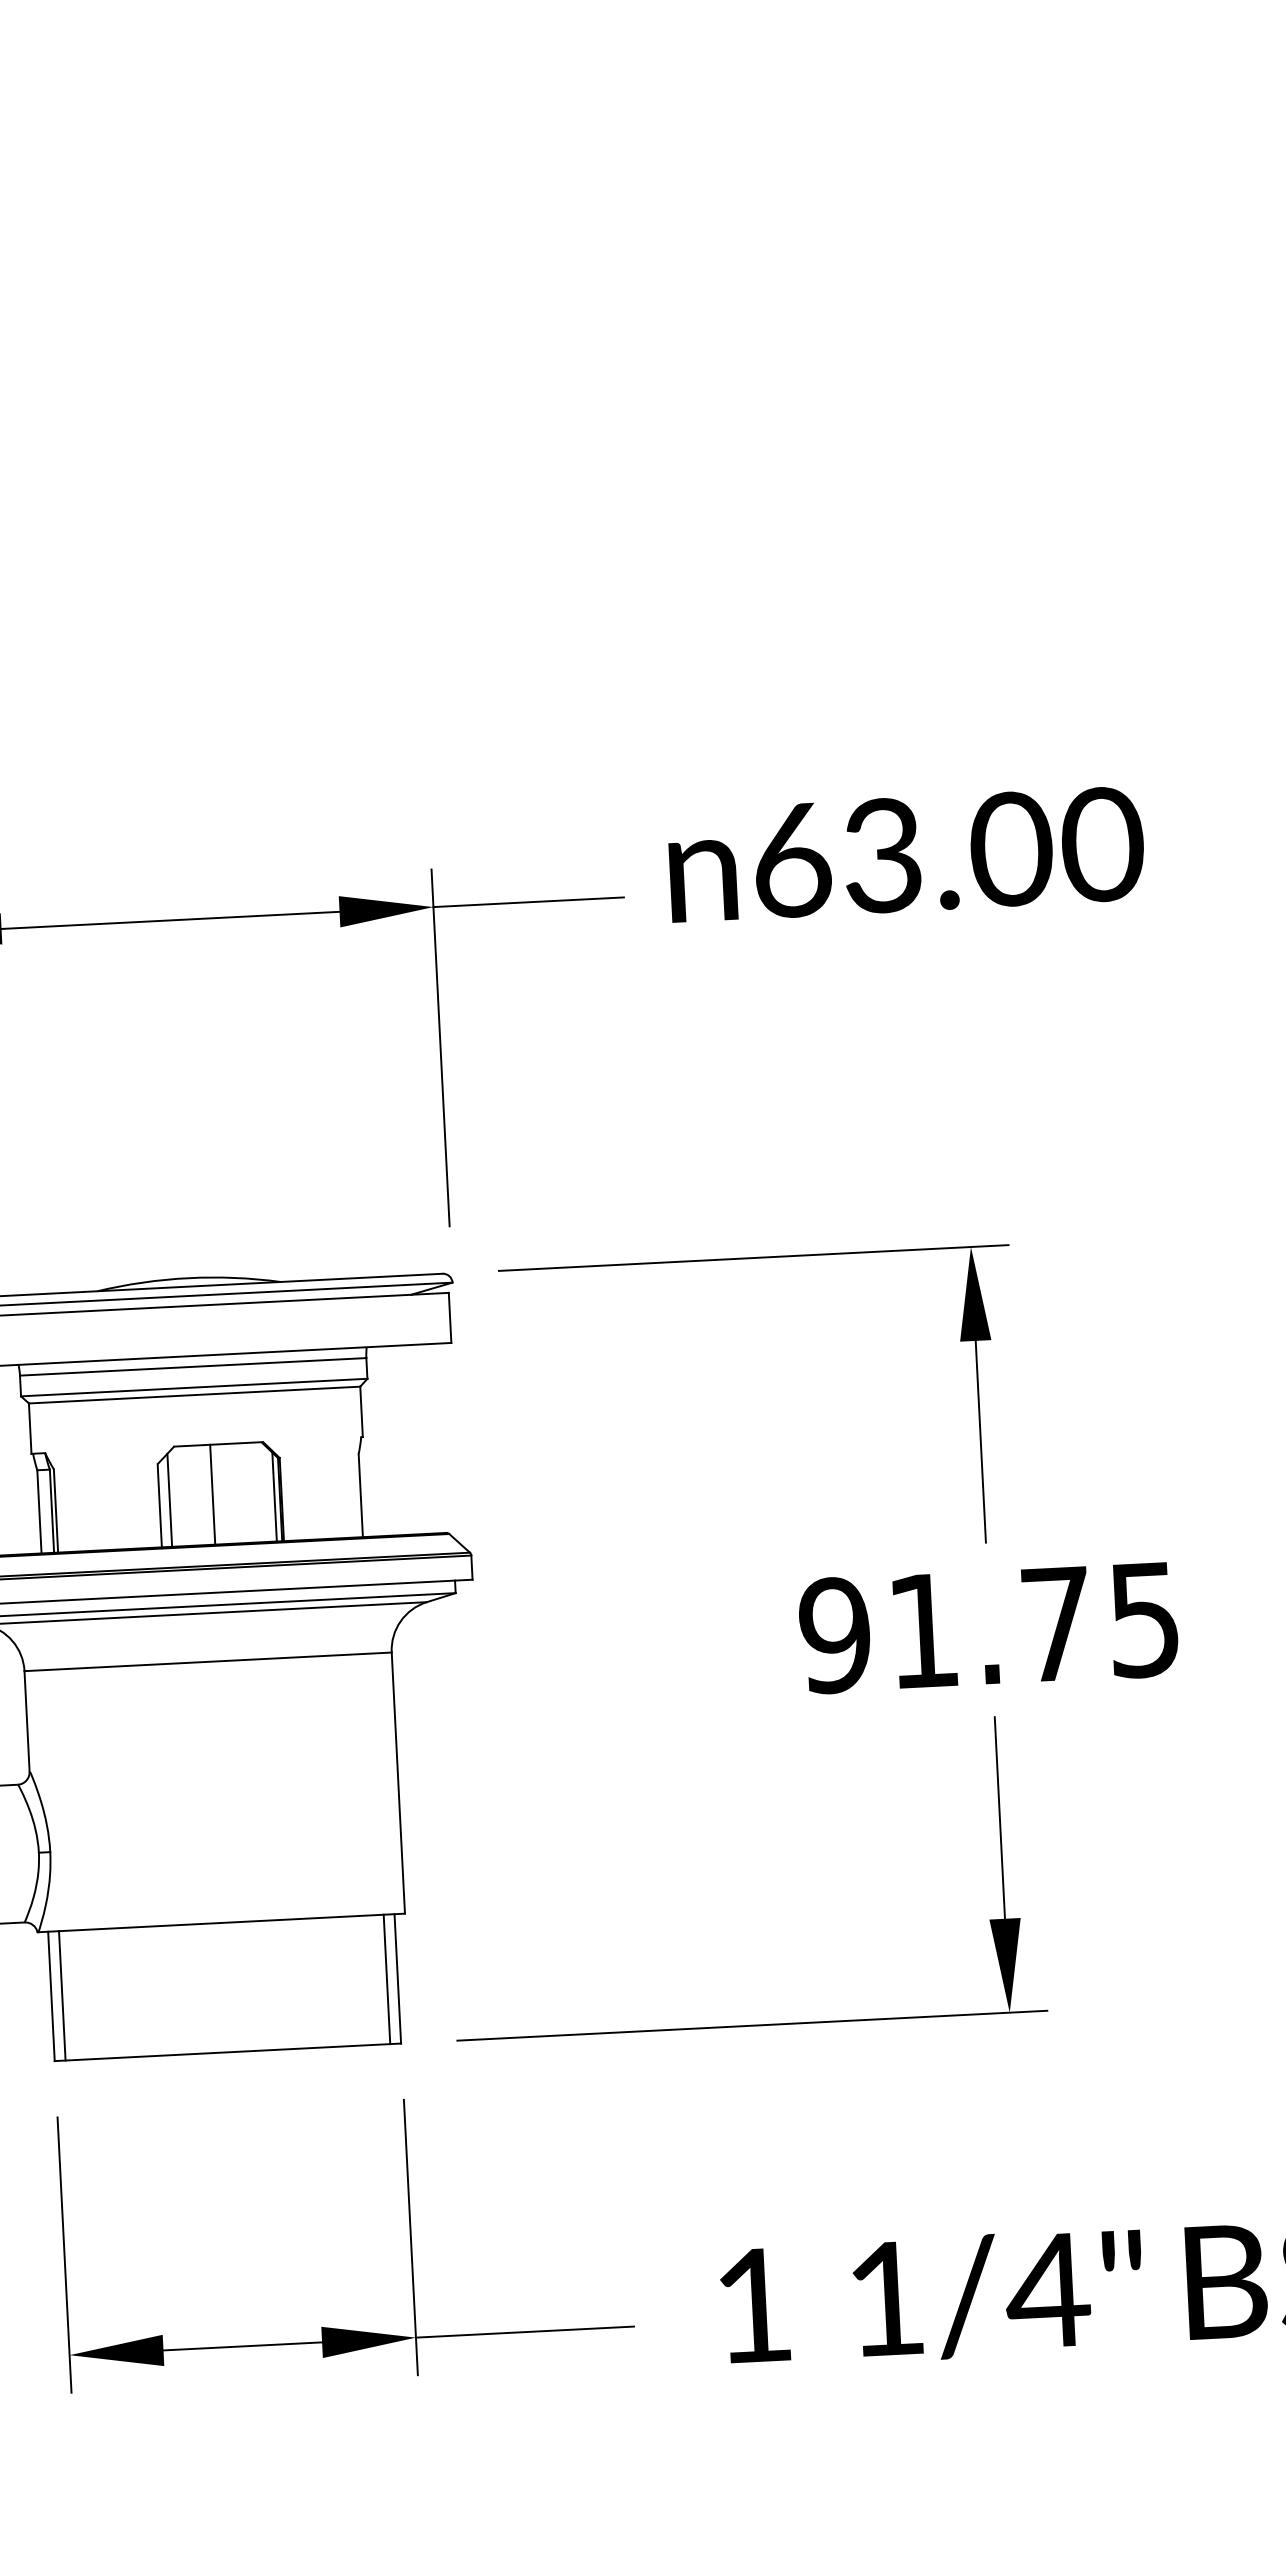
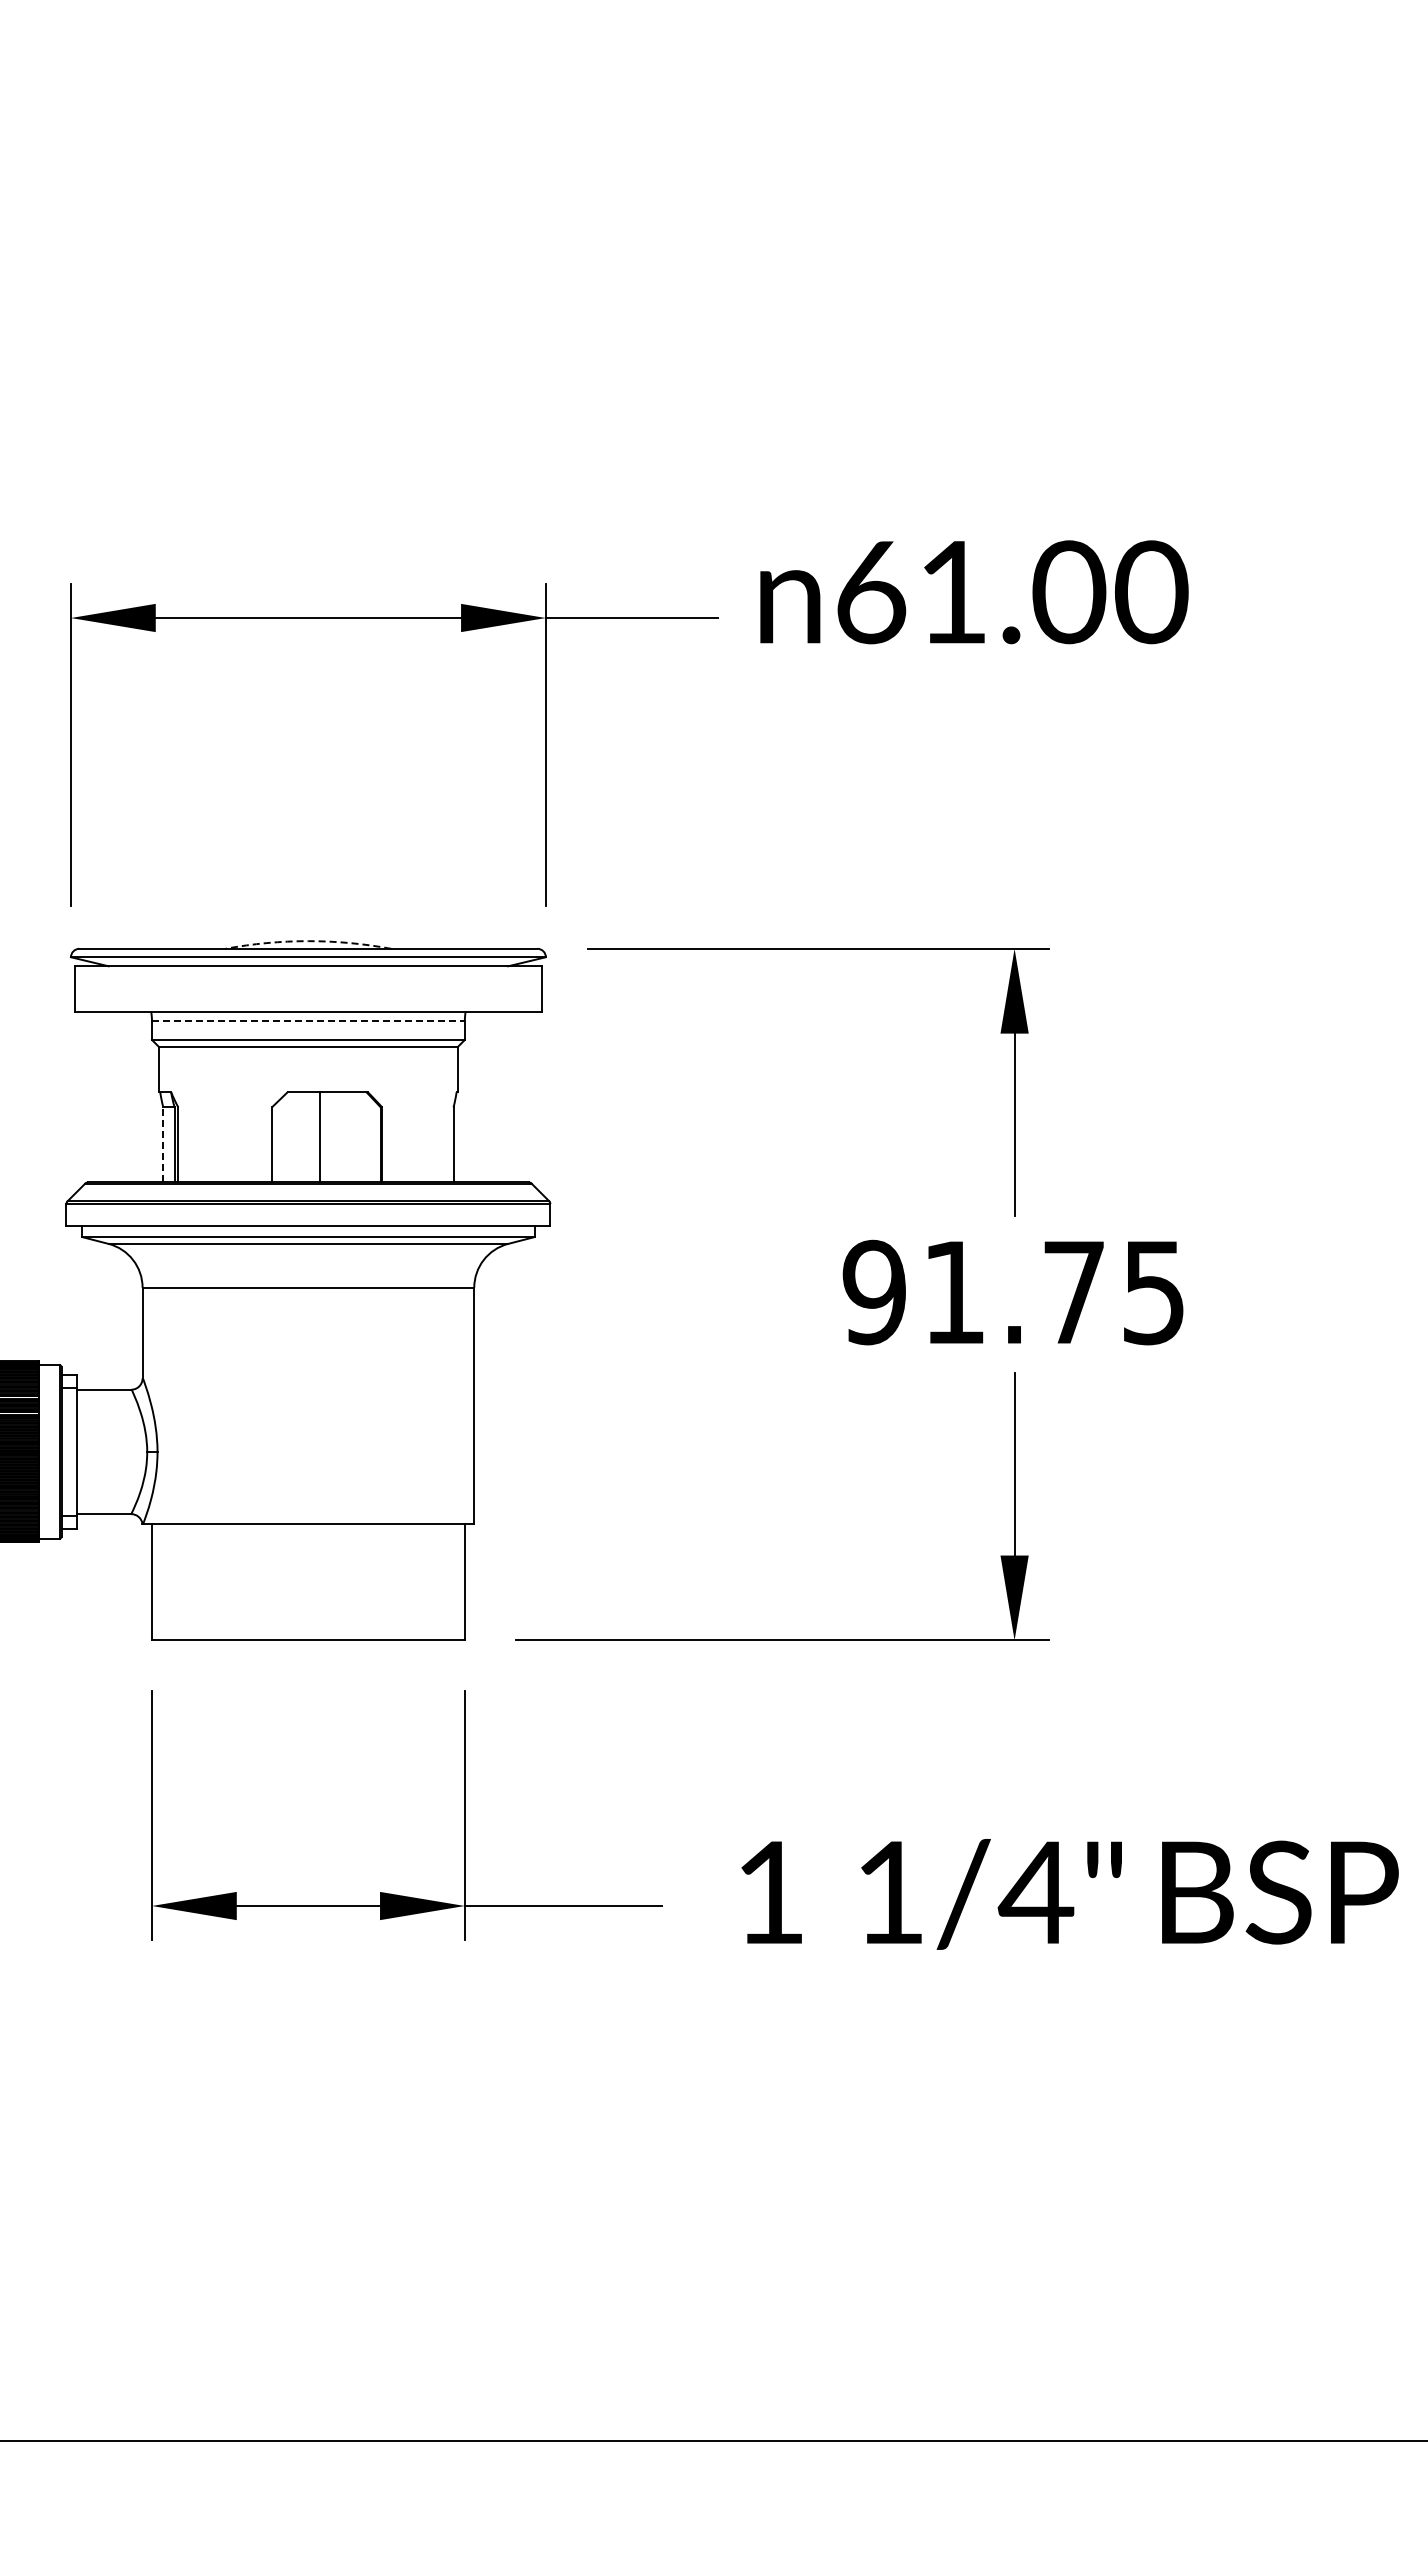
text: (882, 855) -> (952, 592), 63.00 -> 61.00
arc: (188, 1278) -> (308, 941), solid -> dashed
line: (193, 1367) -> (308, 1021), solid -> dashed
line: (274, 1497) -> (375, 1142), removed
line: (170, 1500) -> (281, 1140), removed
line: (39, 1511) -> (163, 1144), solid -> dashed
line: (387, 1978) -> (455, 1581), removed
line: (61, 1995) -> (161, 1581), removed

